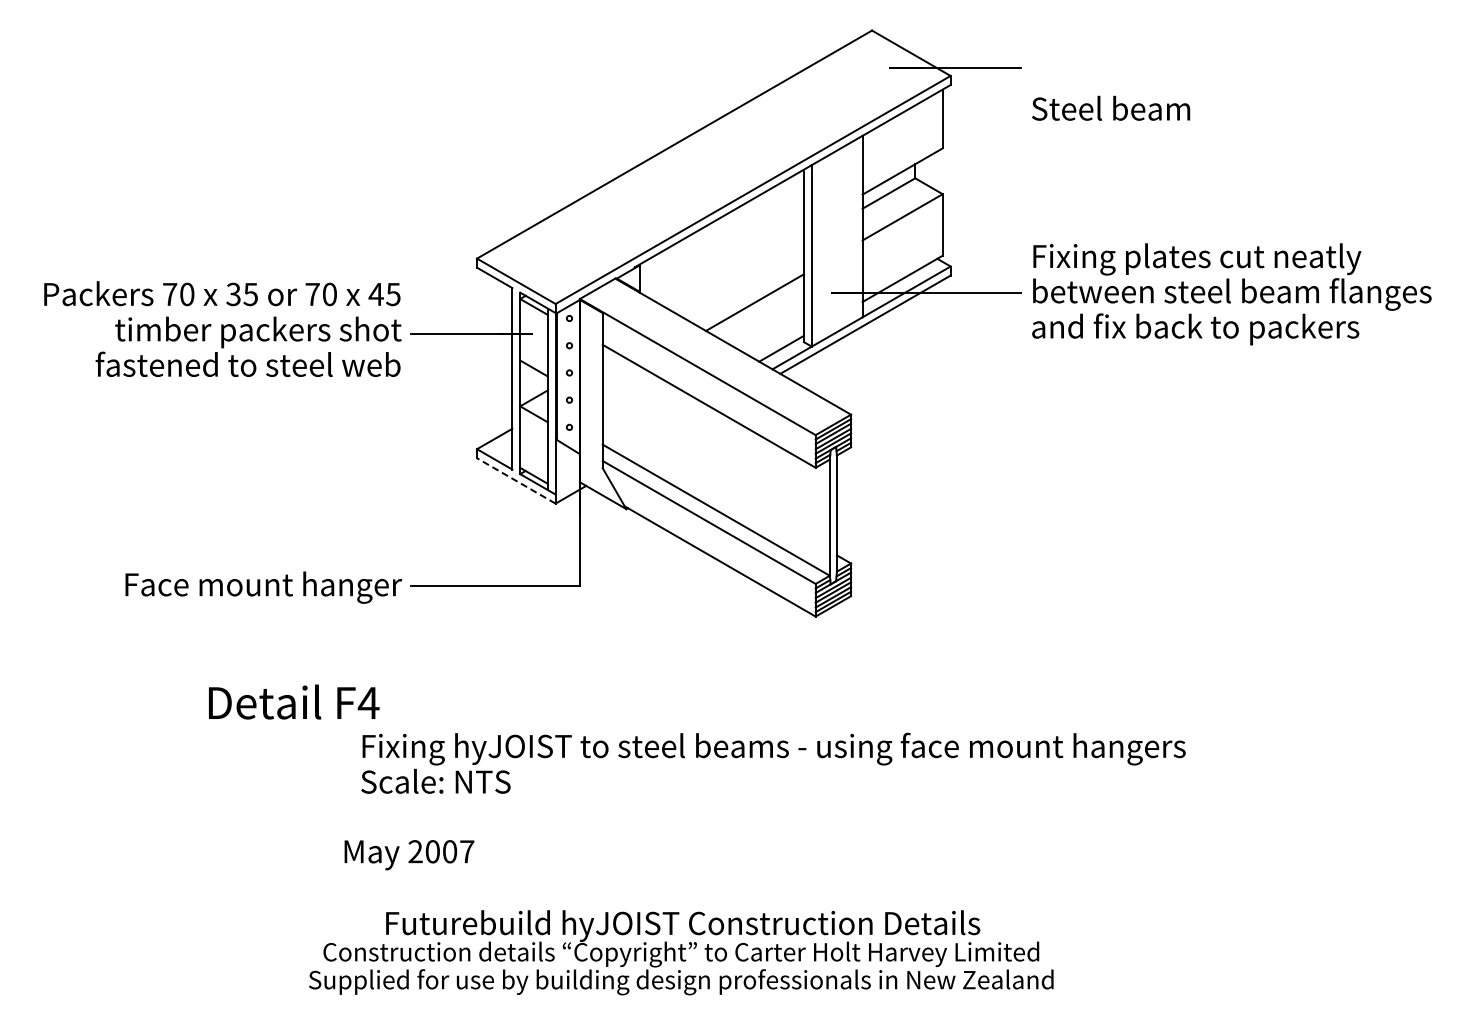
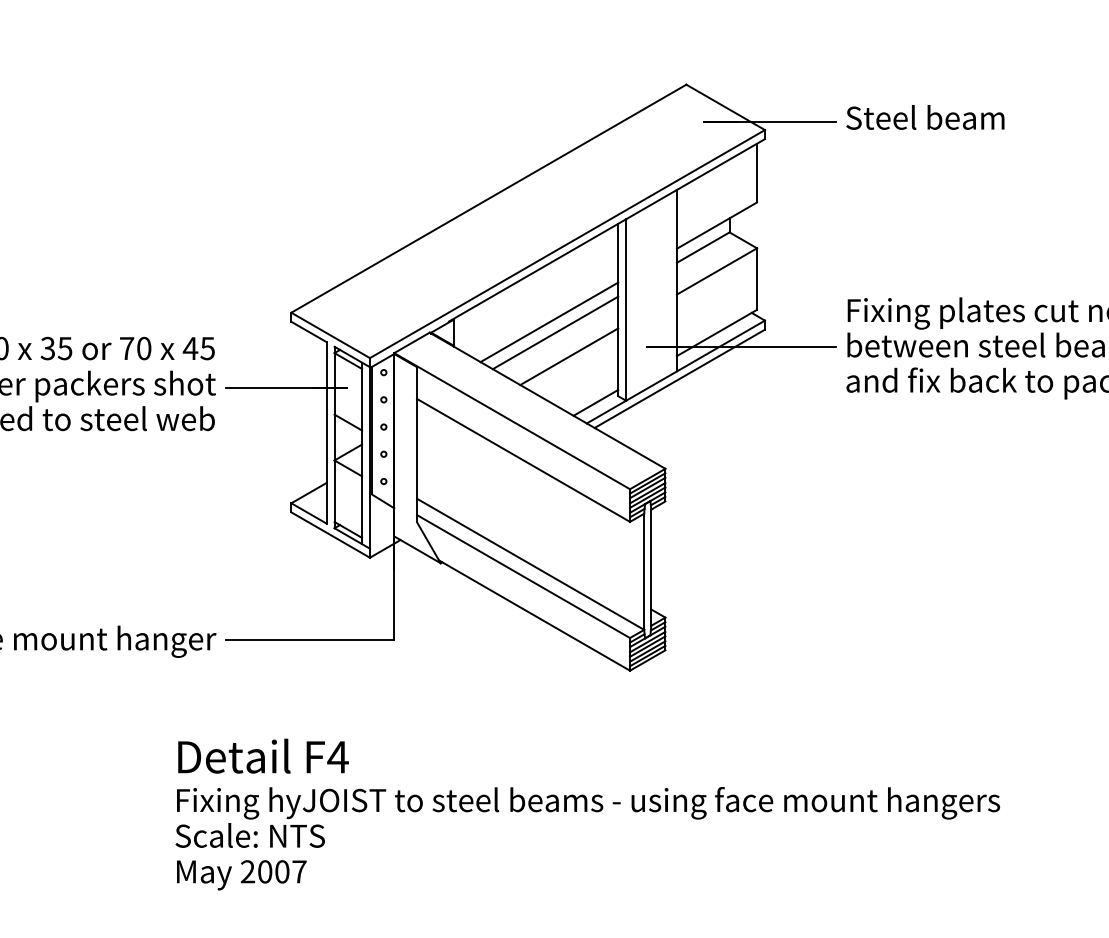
text: (1111, 107) -> (925, 116), moved
line: (734, 267) -> (548, 321), added
line: (740, 278) -> (554, 332), added
line: (515, 480) -> (329, 534), dashed -> solid
text: (294, 701) -> (263, 755), moved
text: (409, 855) -> (241, 875), moved

